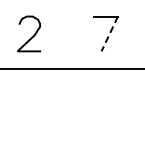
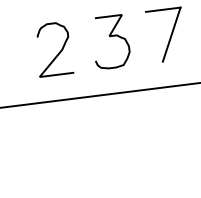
curve: (67, 30) -> (109, 37), added
line: (109, 34) -> (171, 35), dashed -> solid

